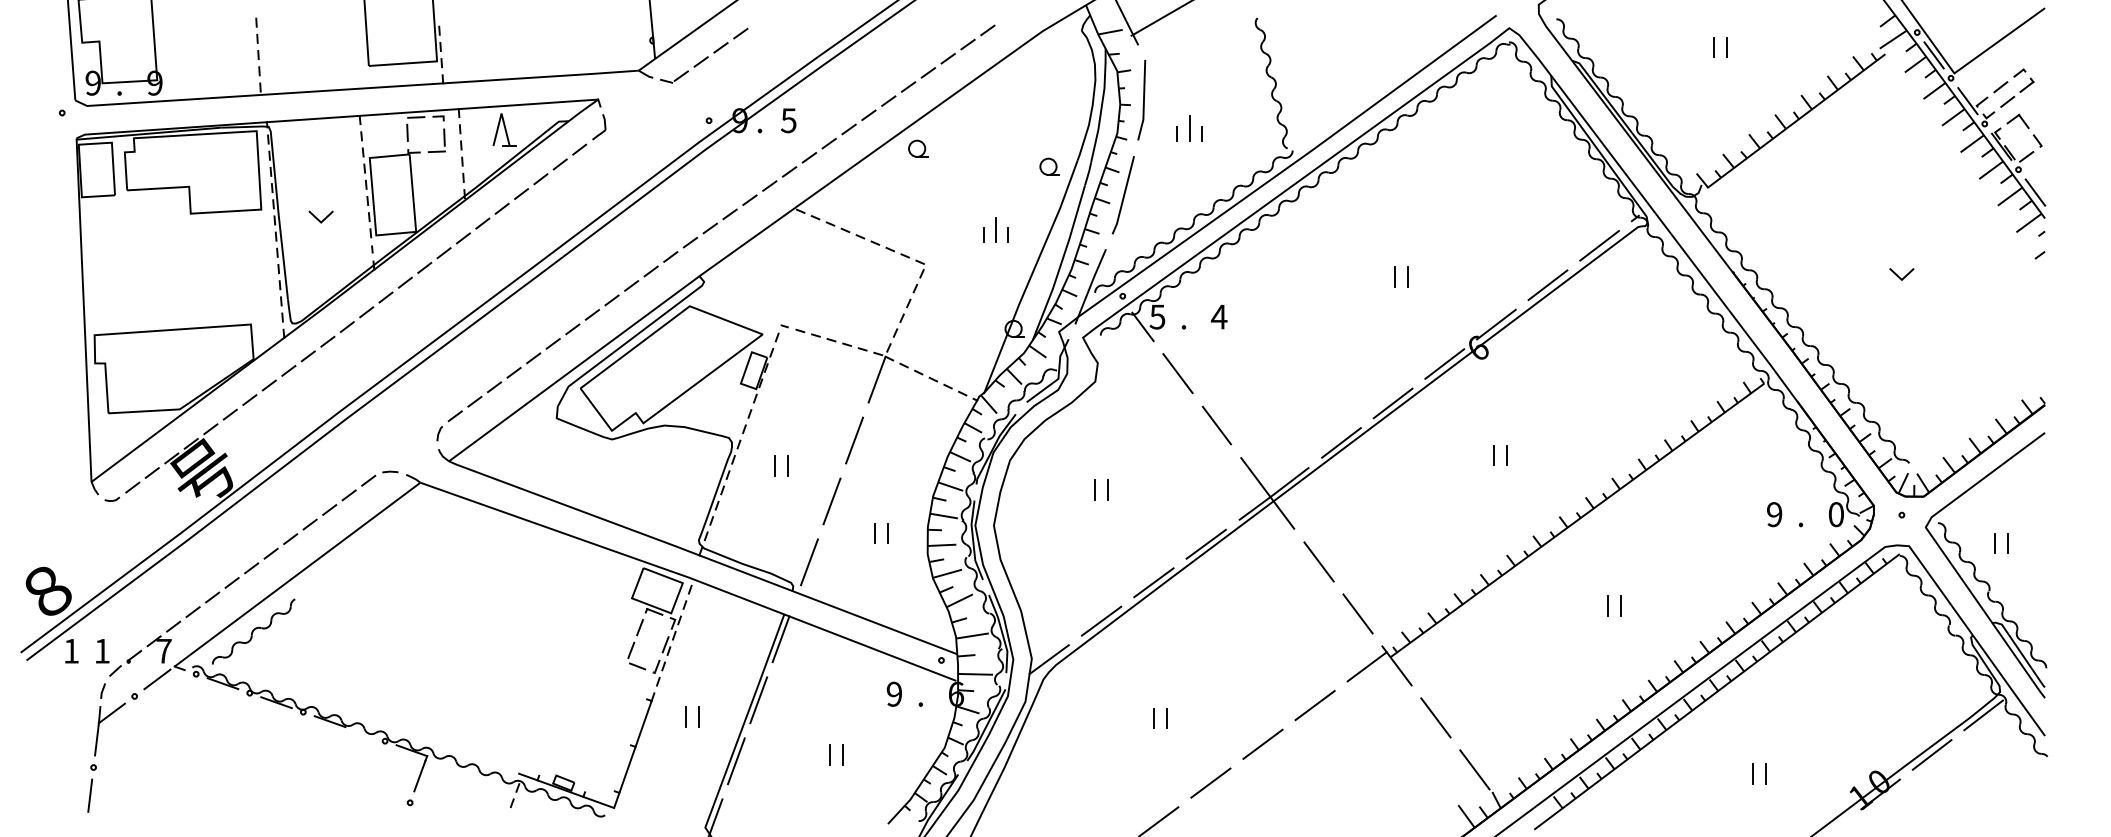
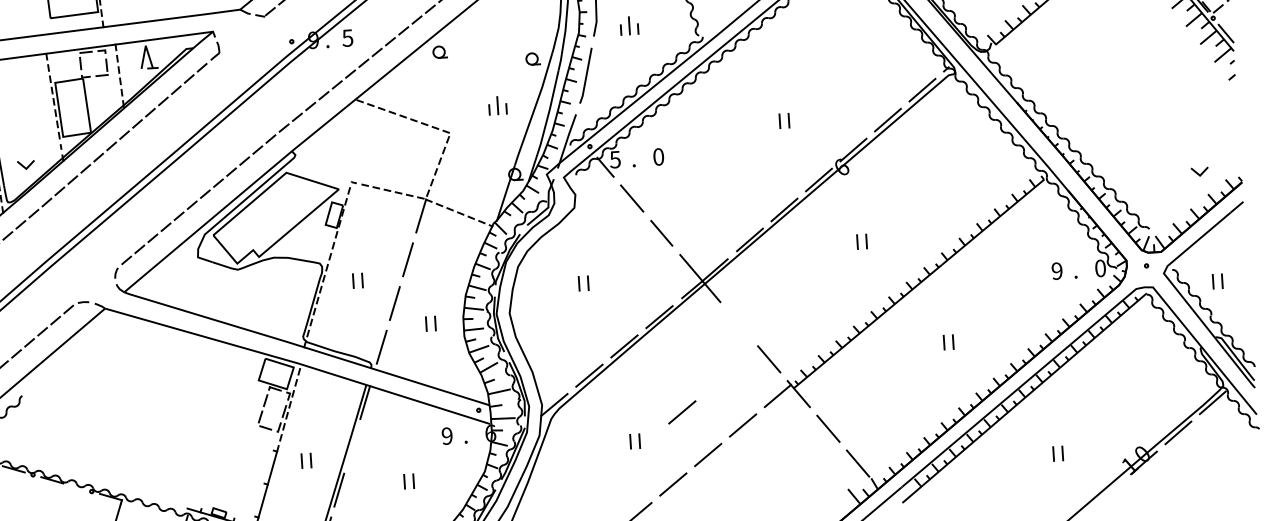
line: (318, 218) -> (24, 166), moved
line: (1899, 276) -> (1198, 173), moved
text: (1218, 316) -> (658, 156), 4 -> 0
line: (1318, 561) -> (739, 324), removed
line: (1229, 681) -> (681, 412), added
line: (758, 700) -> (352, 446), removed

